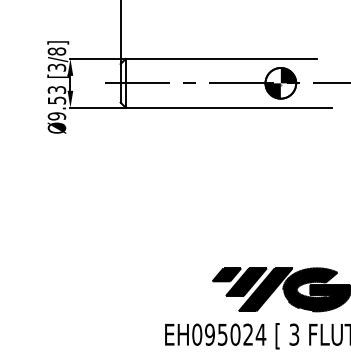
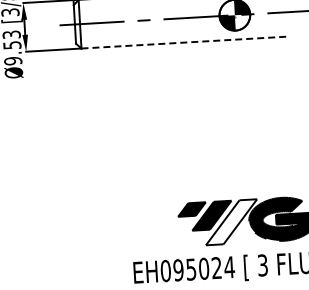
line: (229, 107) -> (184, 42), solid -> dashed
fill: (265, 289) -> (231, 221), removed

